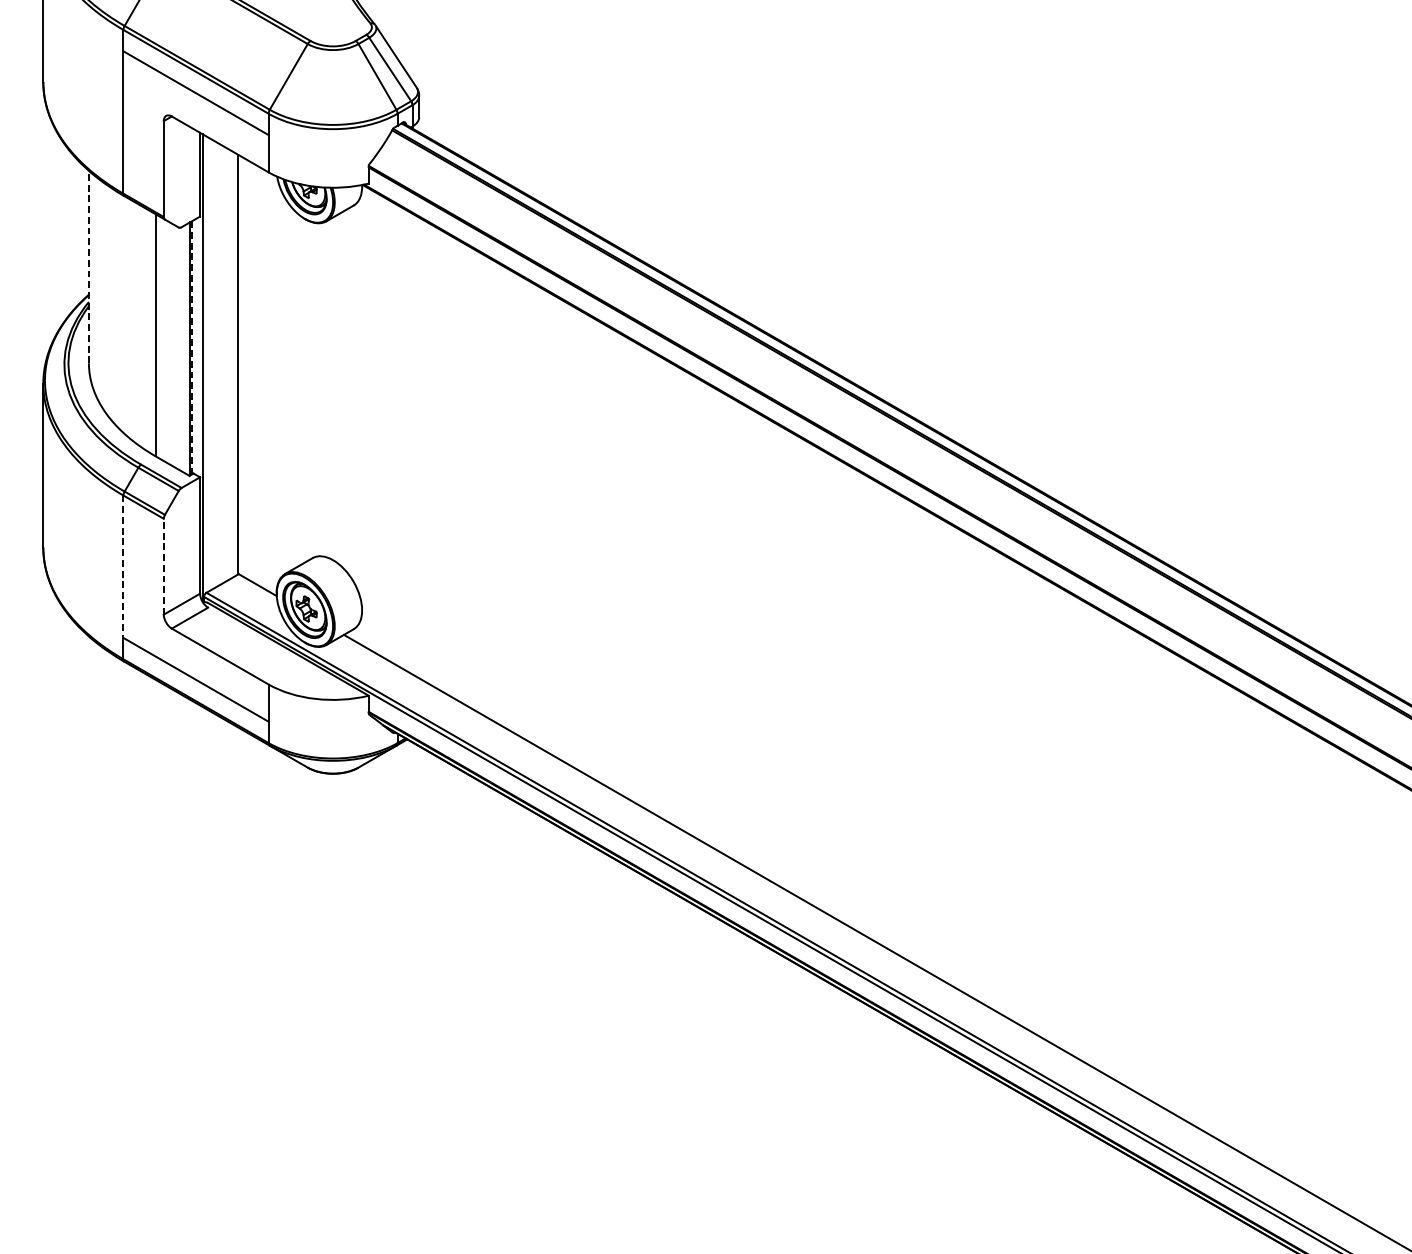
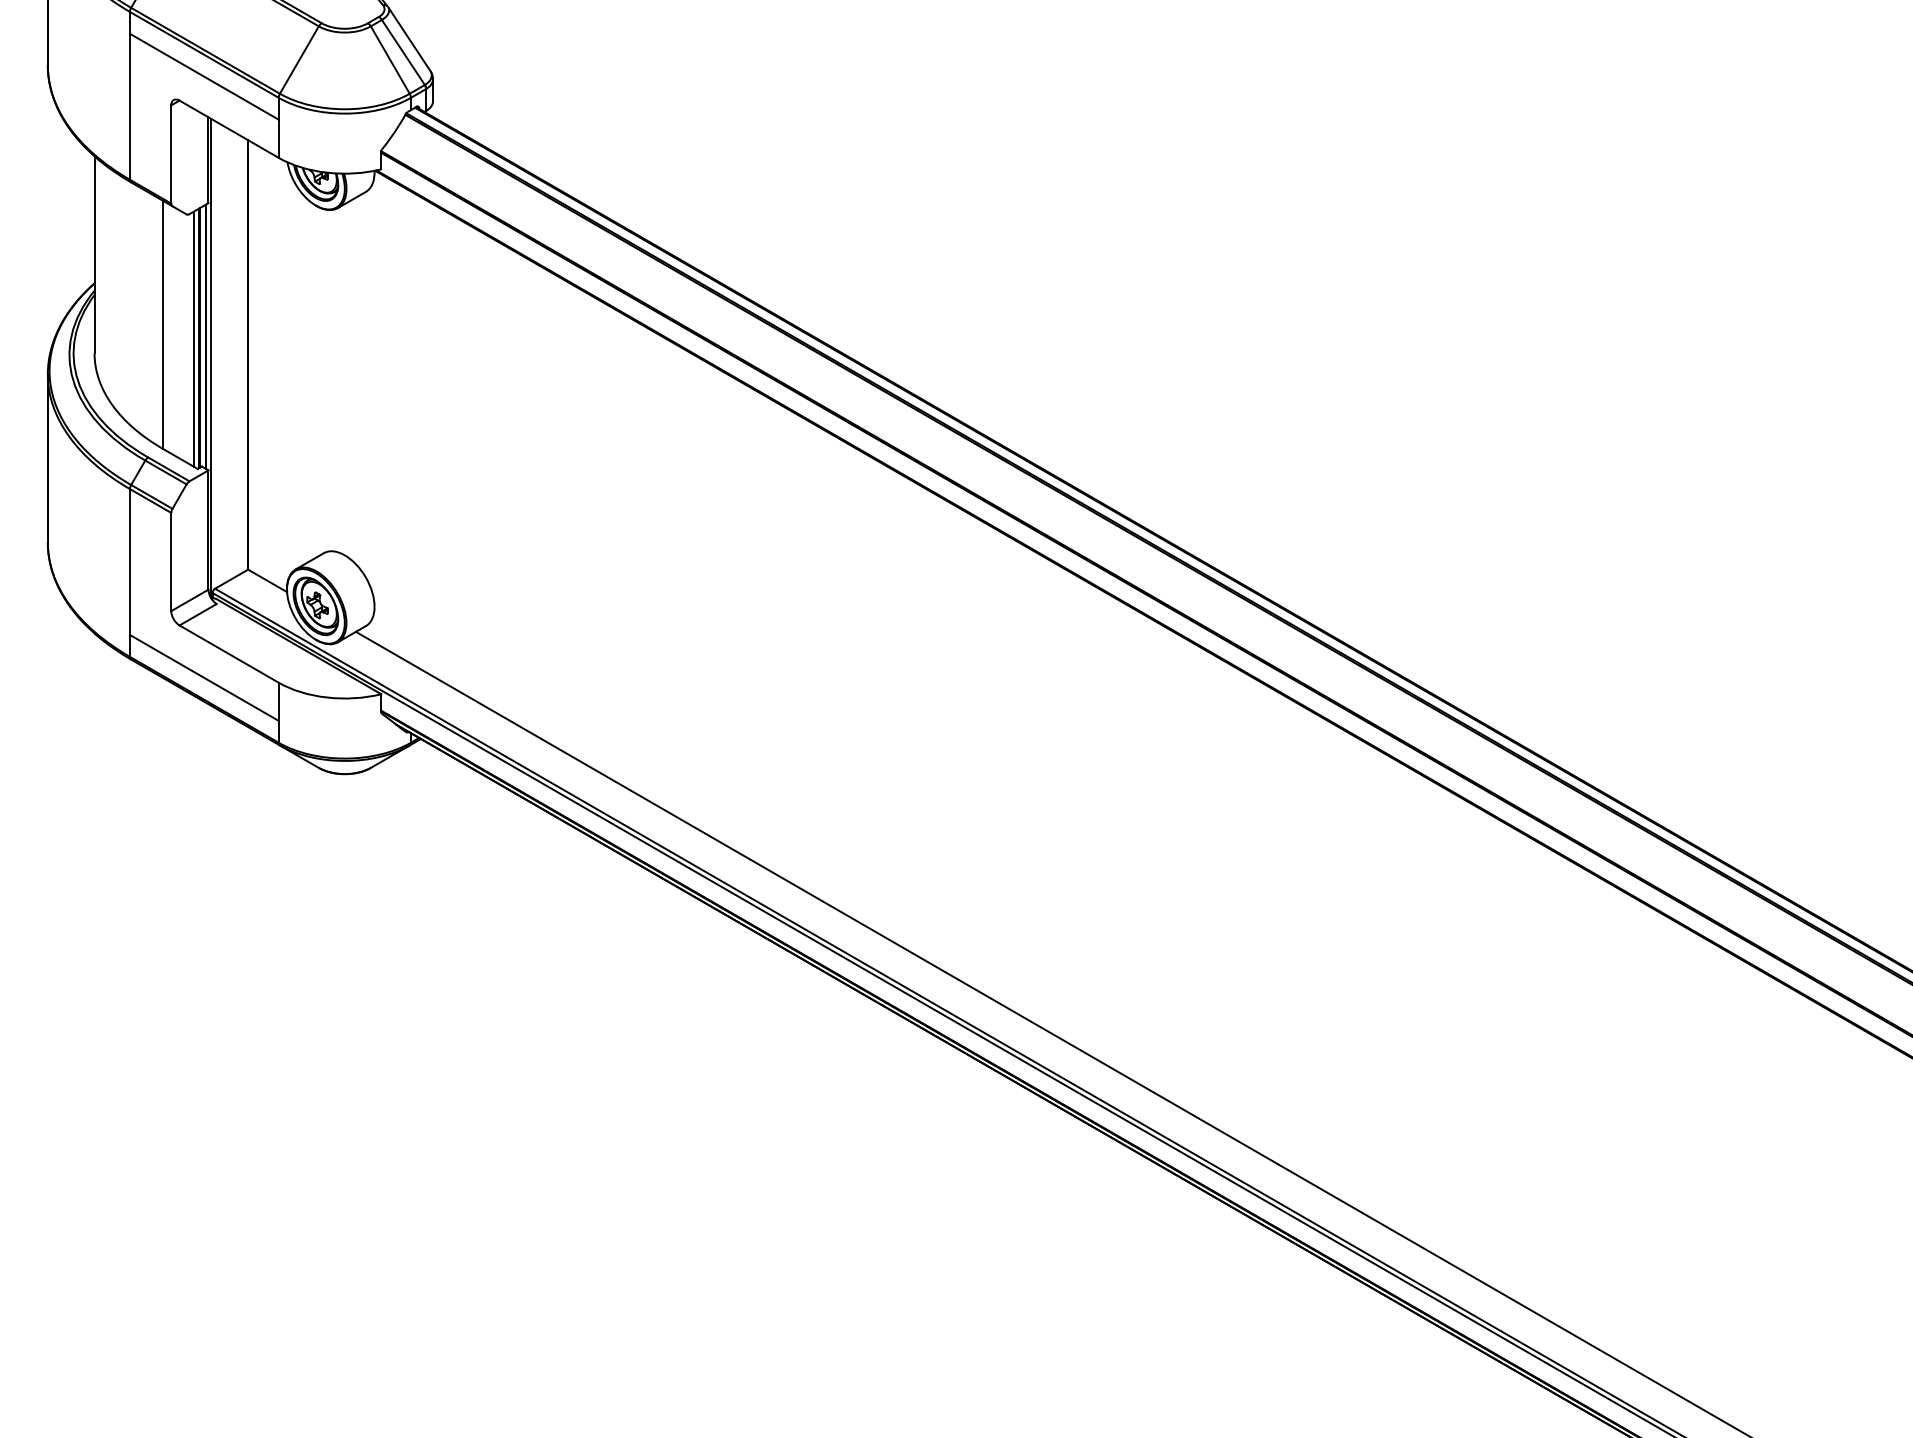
line: (88, 266) -> (94, 254), dashed -> solid
line: (198, 346) -> (206, 336), added
line: (192, 347) -> (200, 337), dashed -> solid
line: (185, 348) -> (193, 338), added
line: (163, 566) -> (171, 561), dashed -> solid
line: (123, 567) -> (129, 562), dashed -> solid

